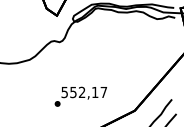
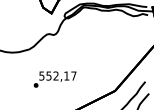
text: (80, 96) -> (54, 79), moved

